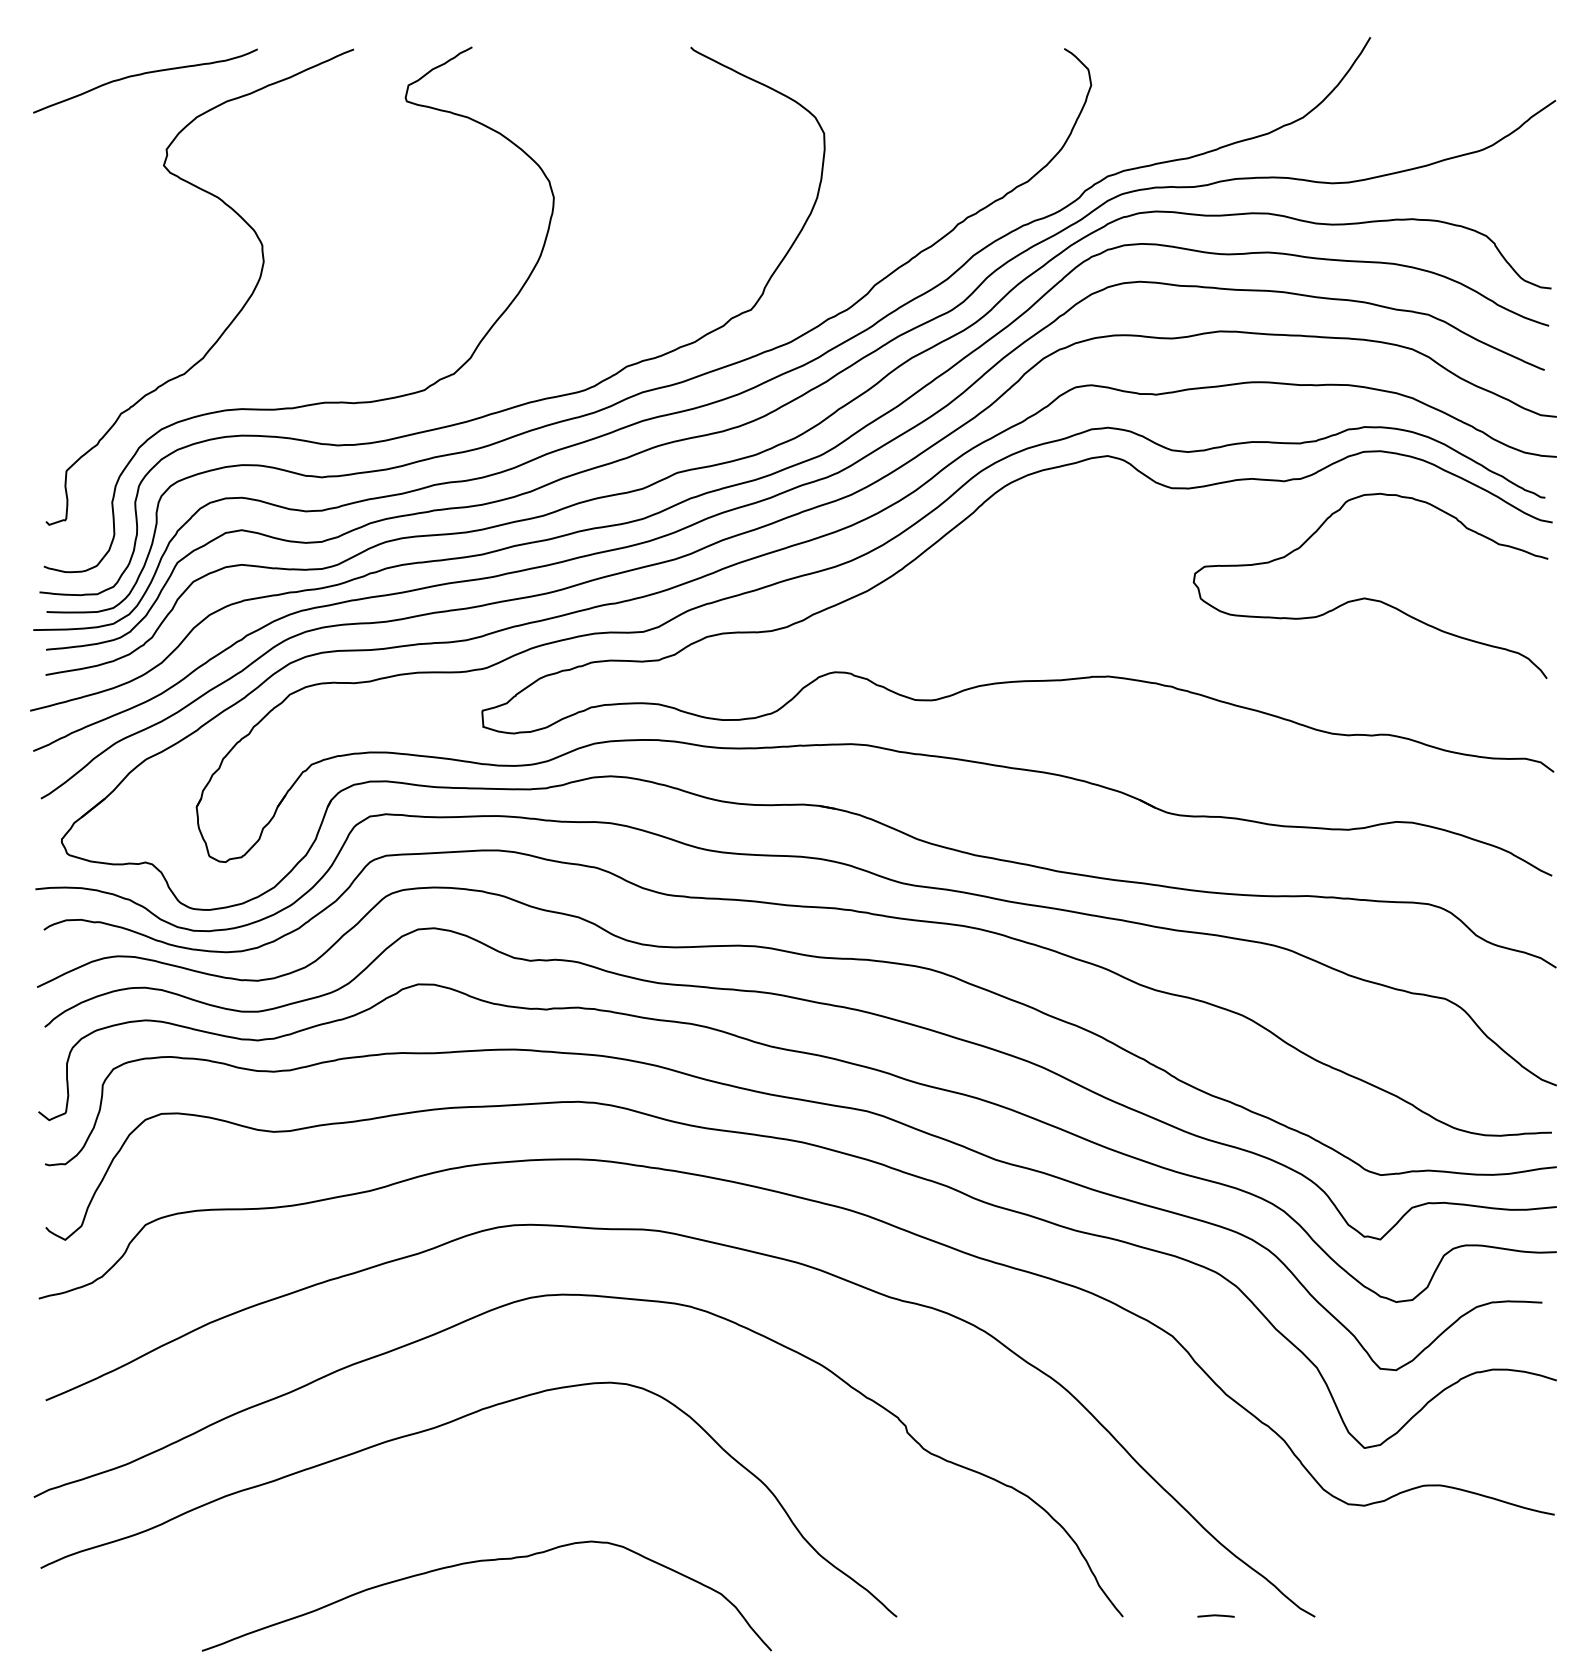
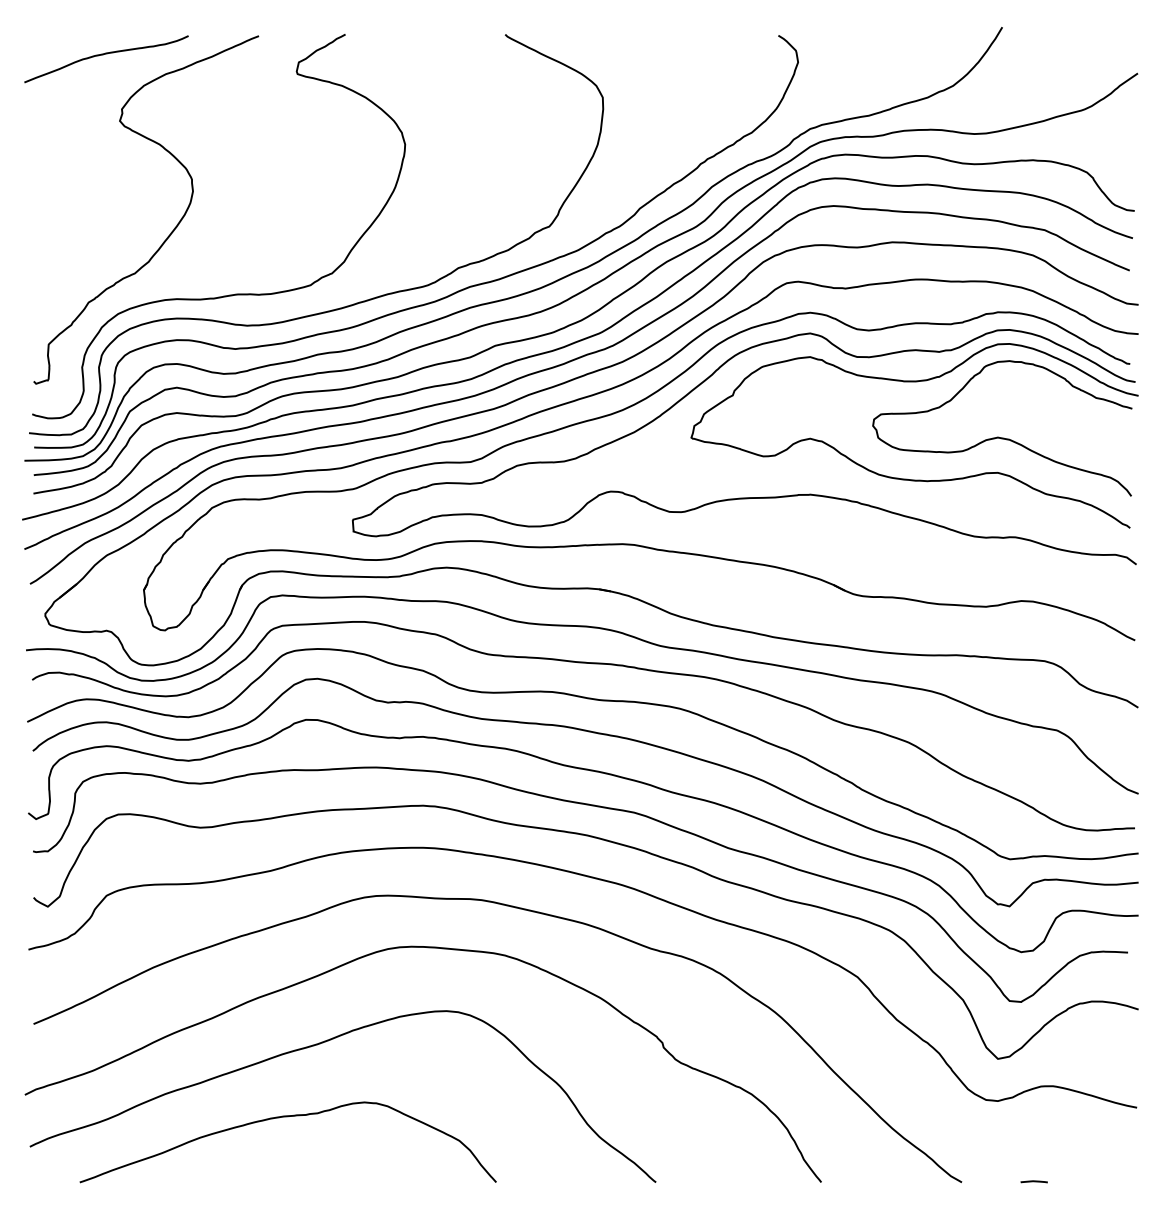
curve: (1246, 655) -> (911, 479), added
curve: (478, 1562) -> (282, 1117), moved
line: (1215, 1615) -> (1033, 1181), moved

